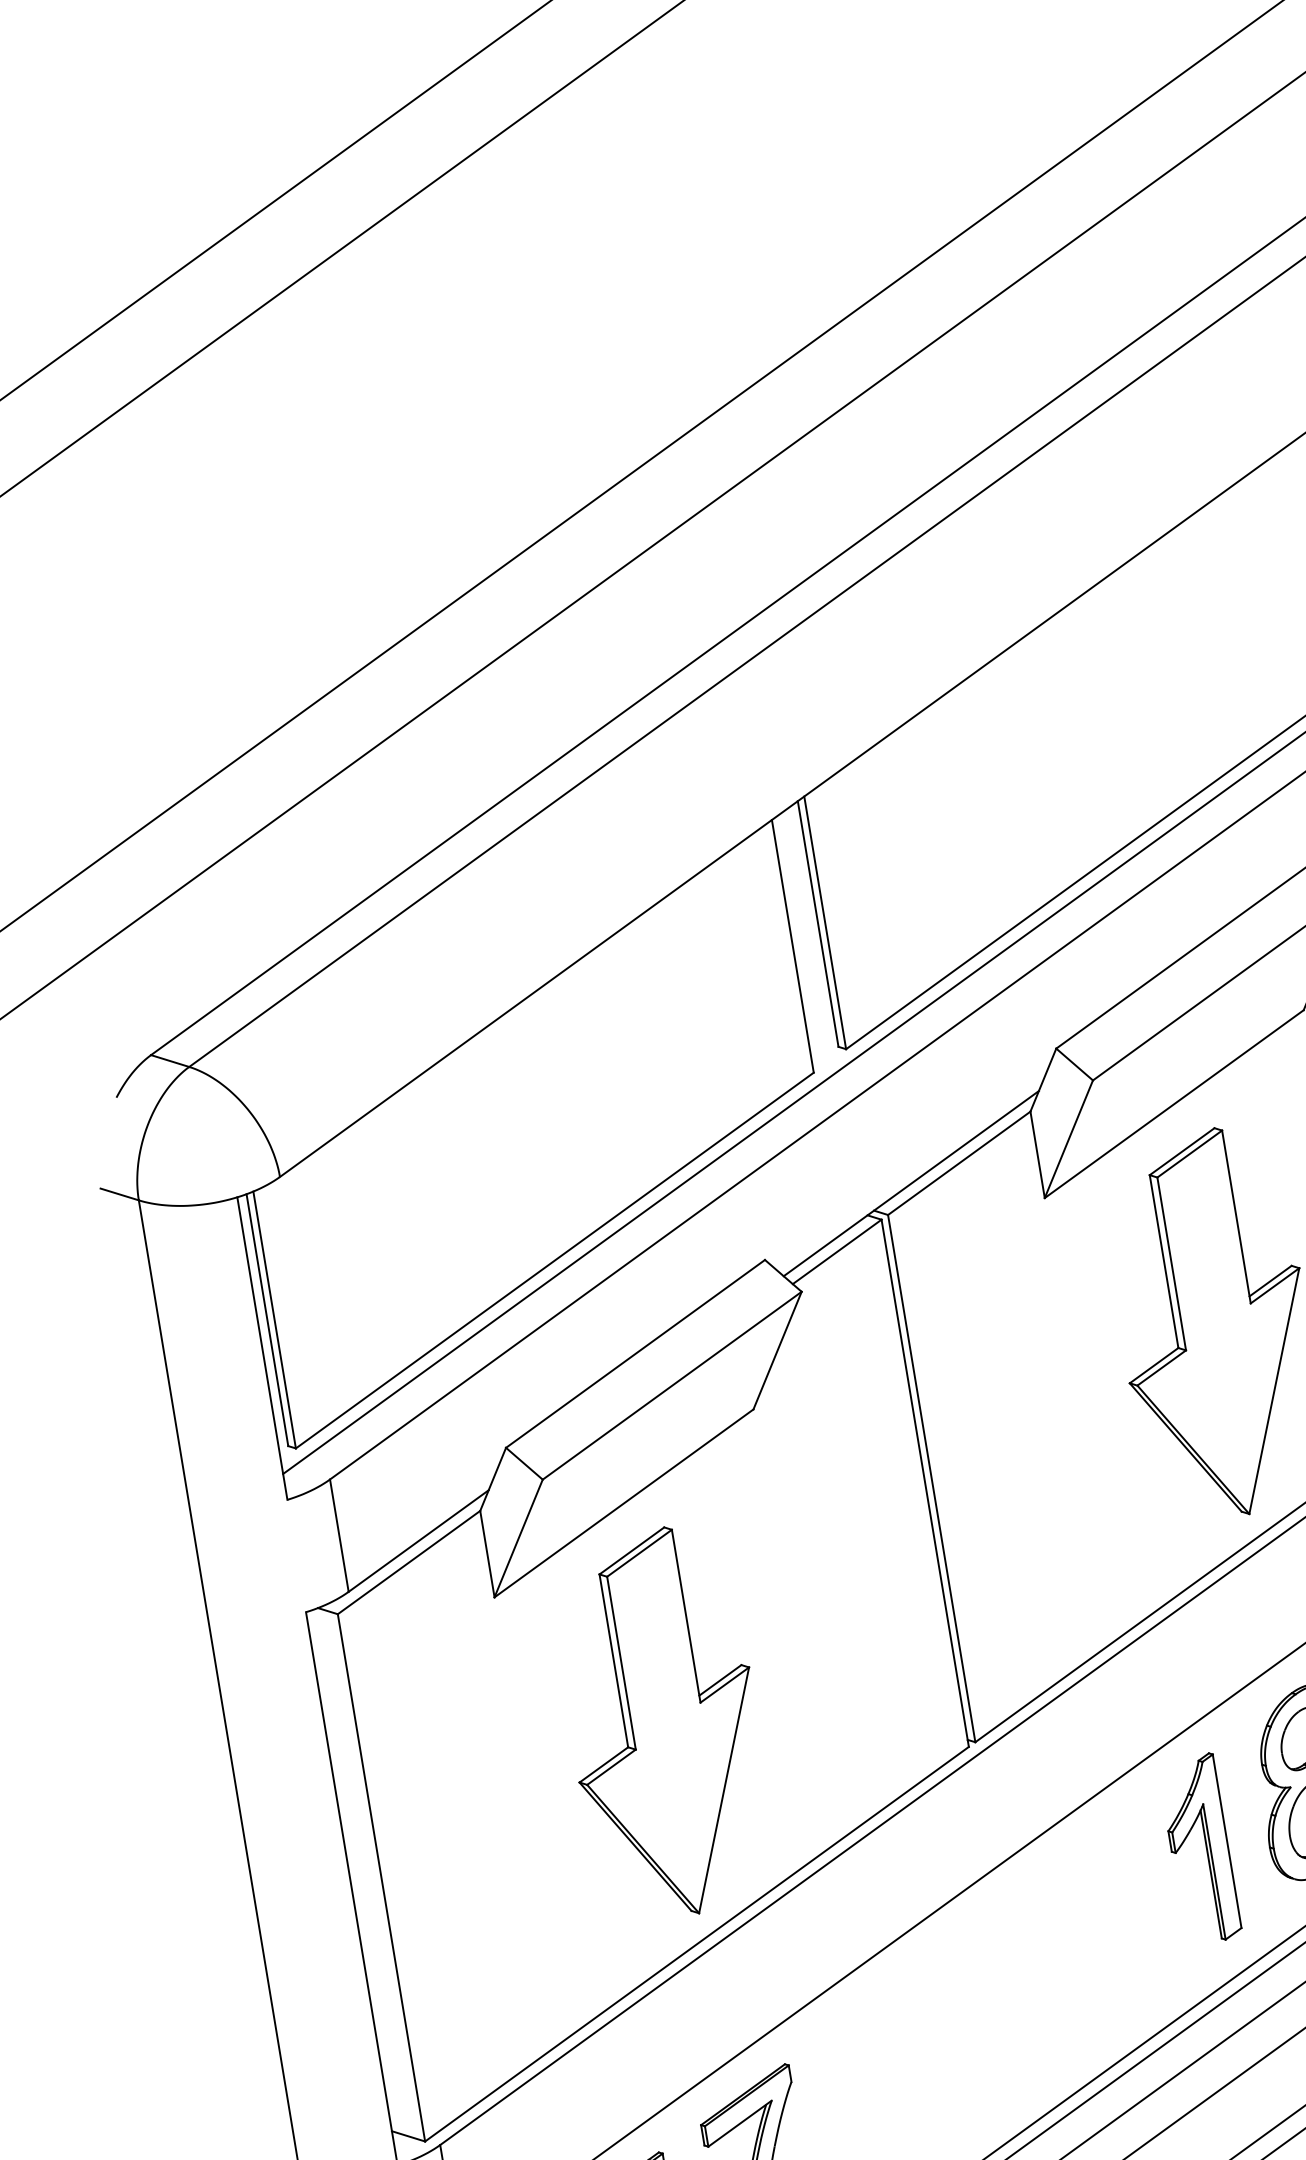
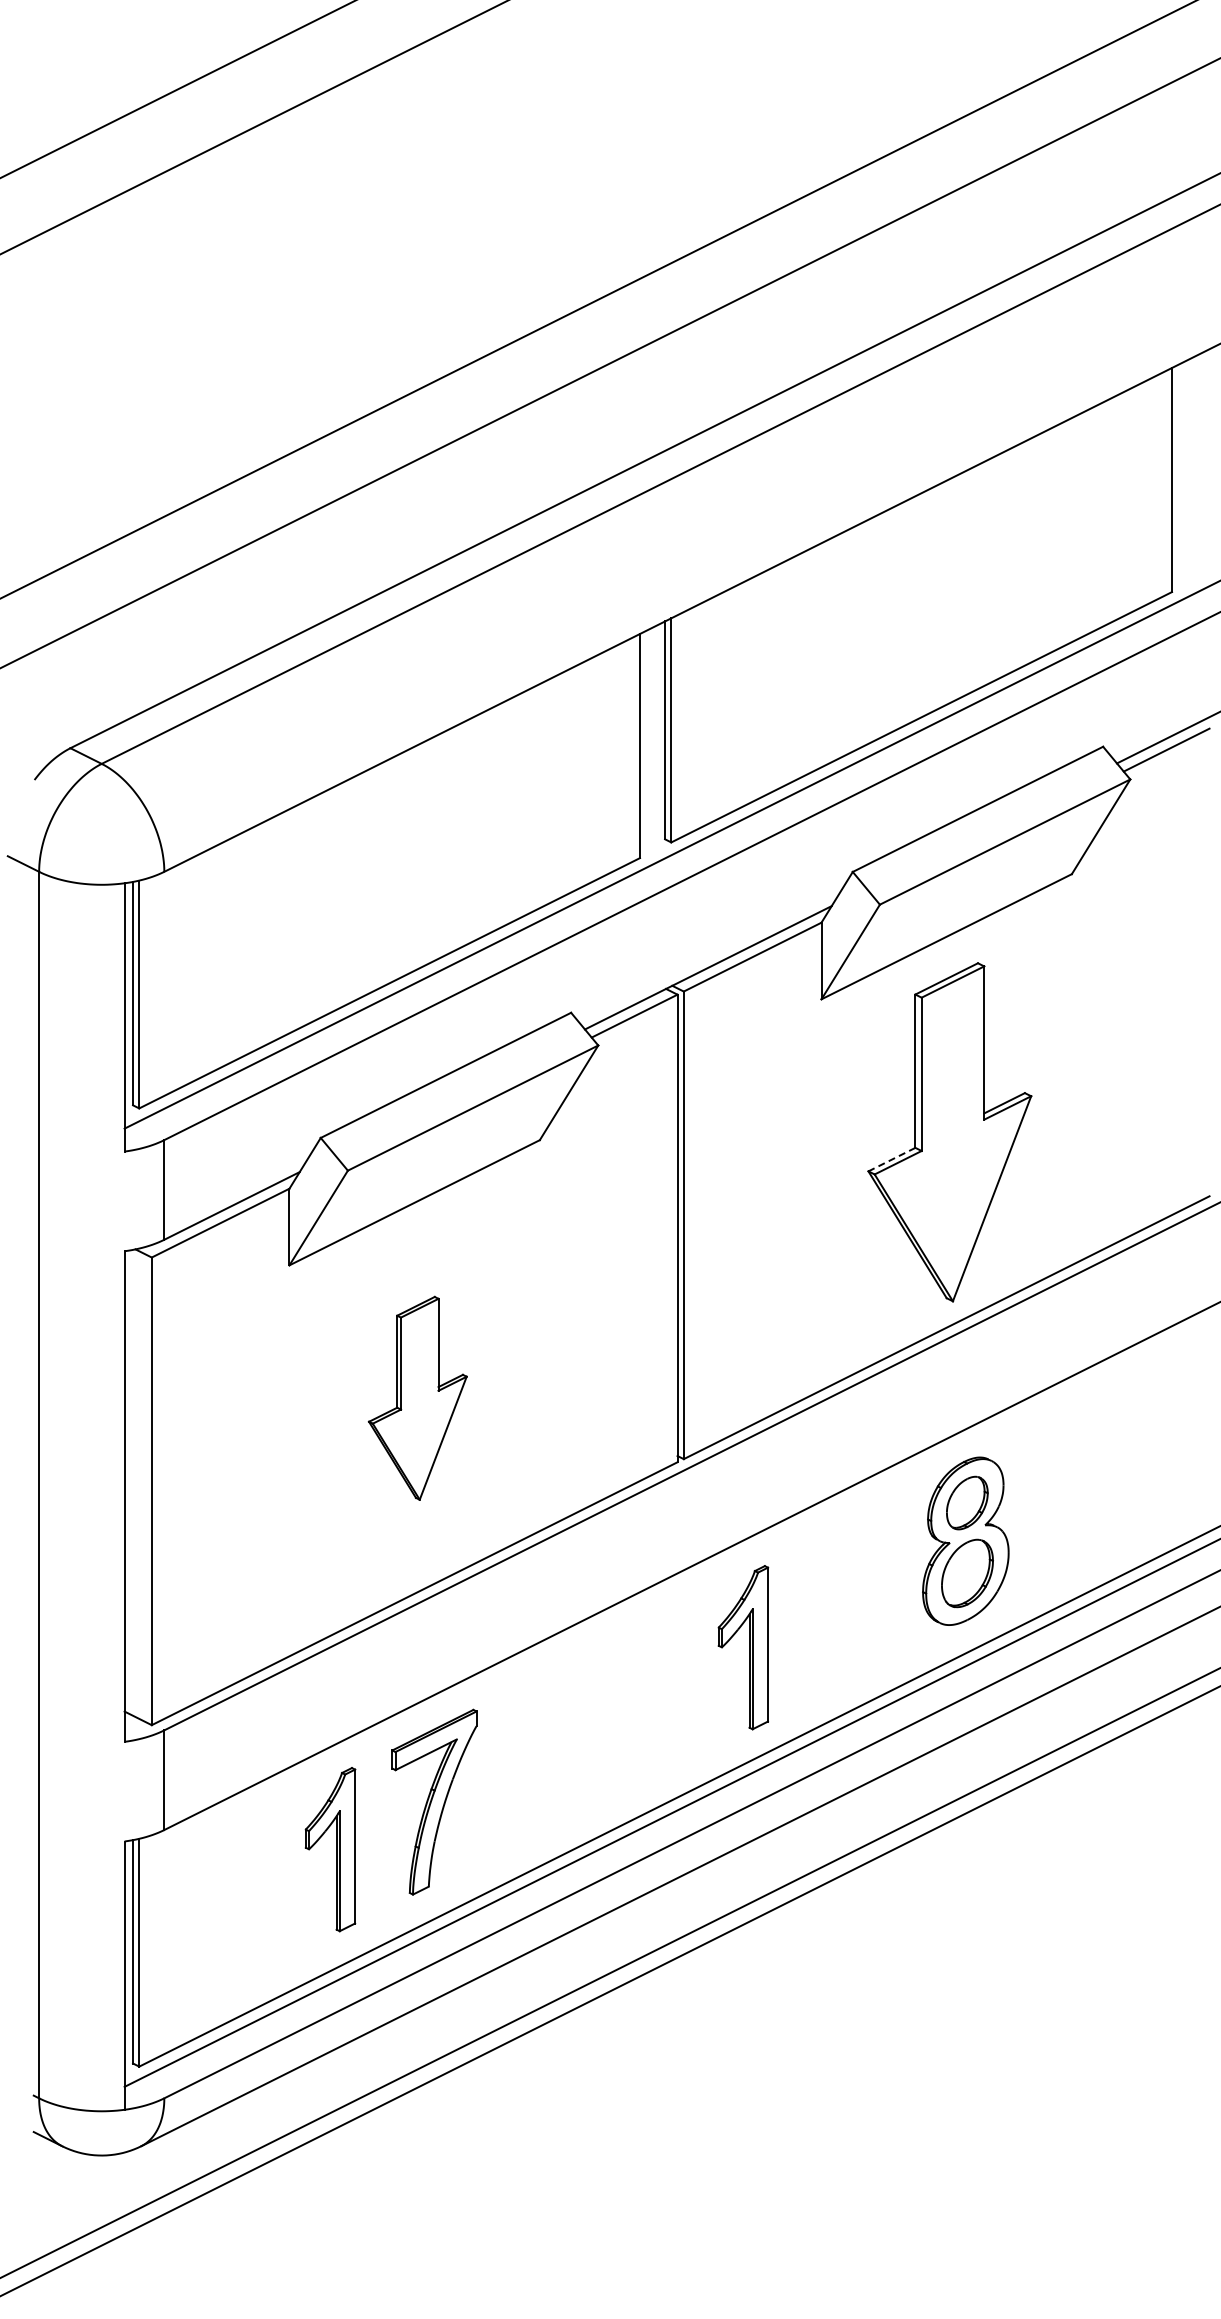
line: (1153, 1365) -> (891, 1159), solid -> dashed
part: (663, 1723) -> (417, 1398), size x0.6
part: (1200, 1849) -> (743, 1647), moved

